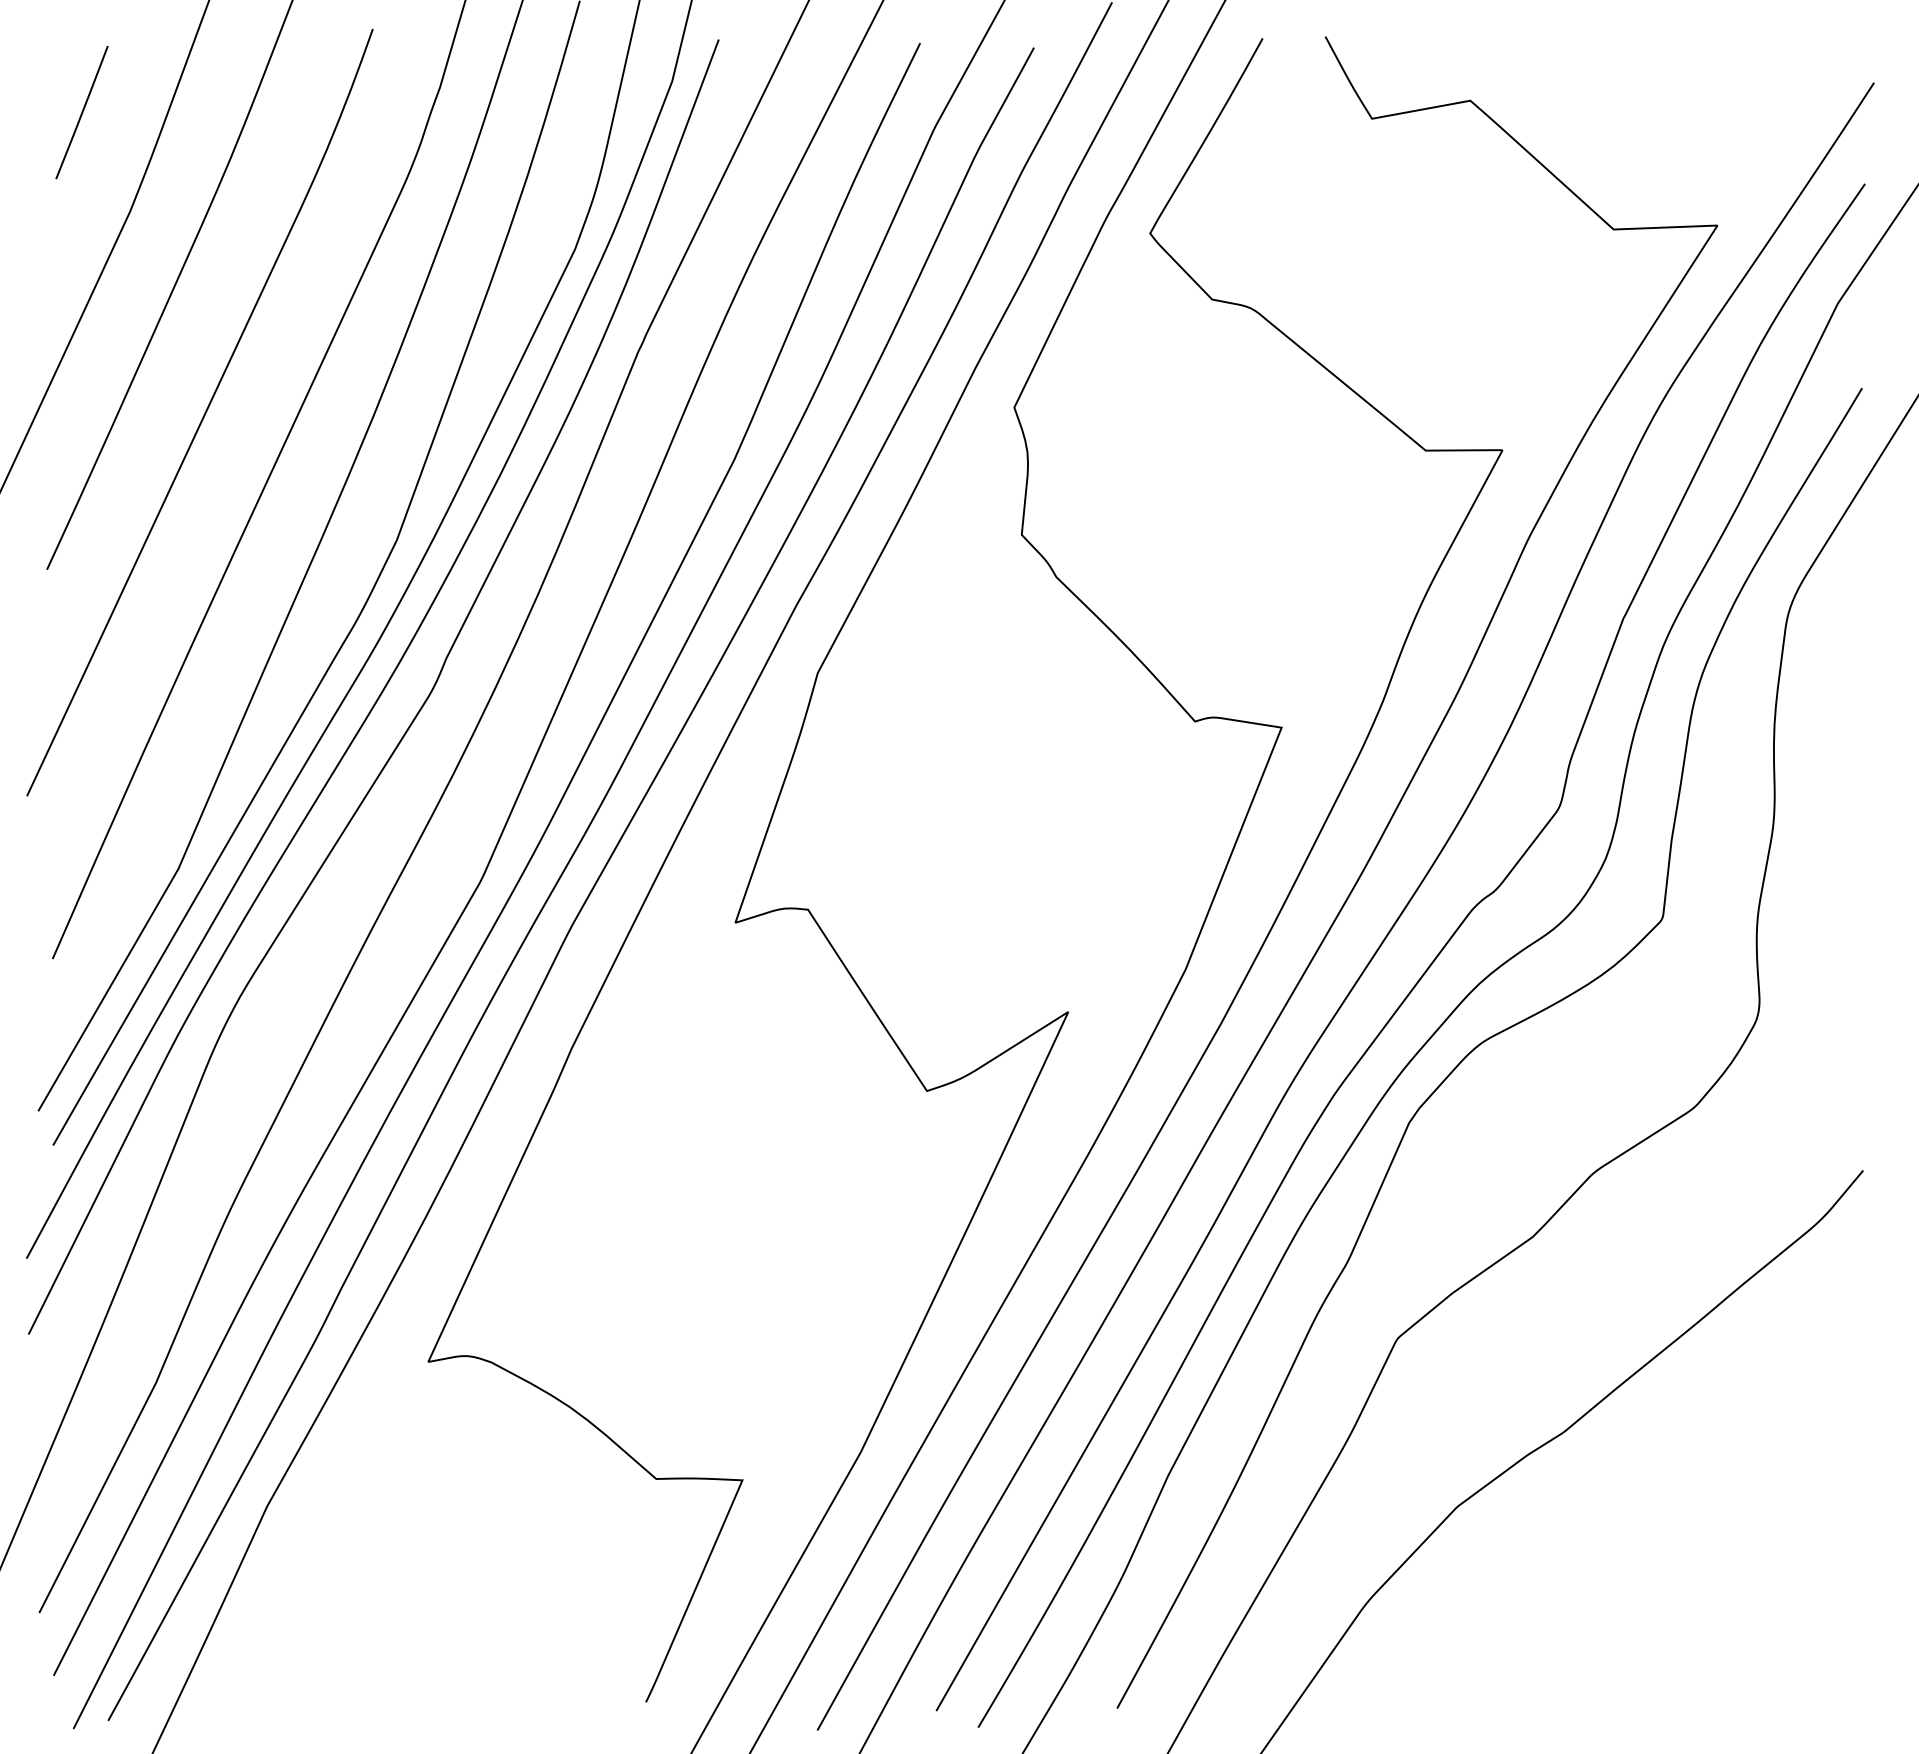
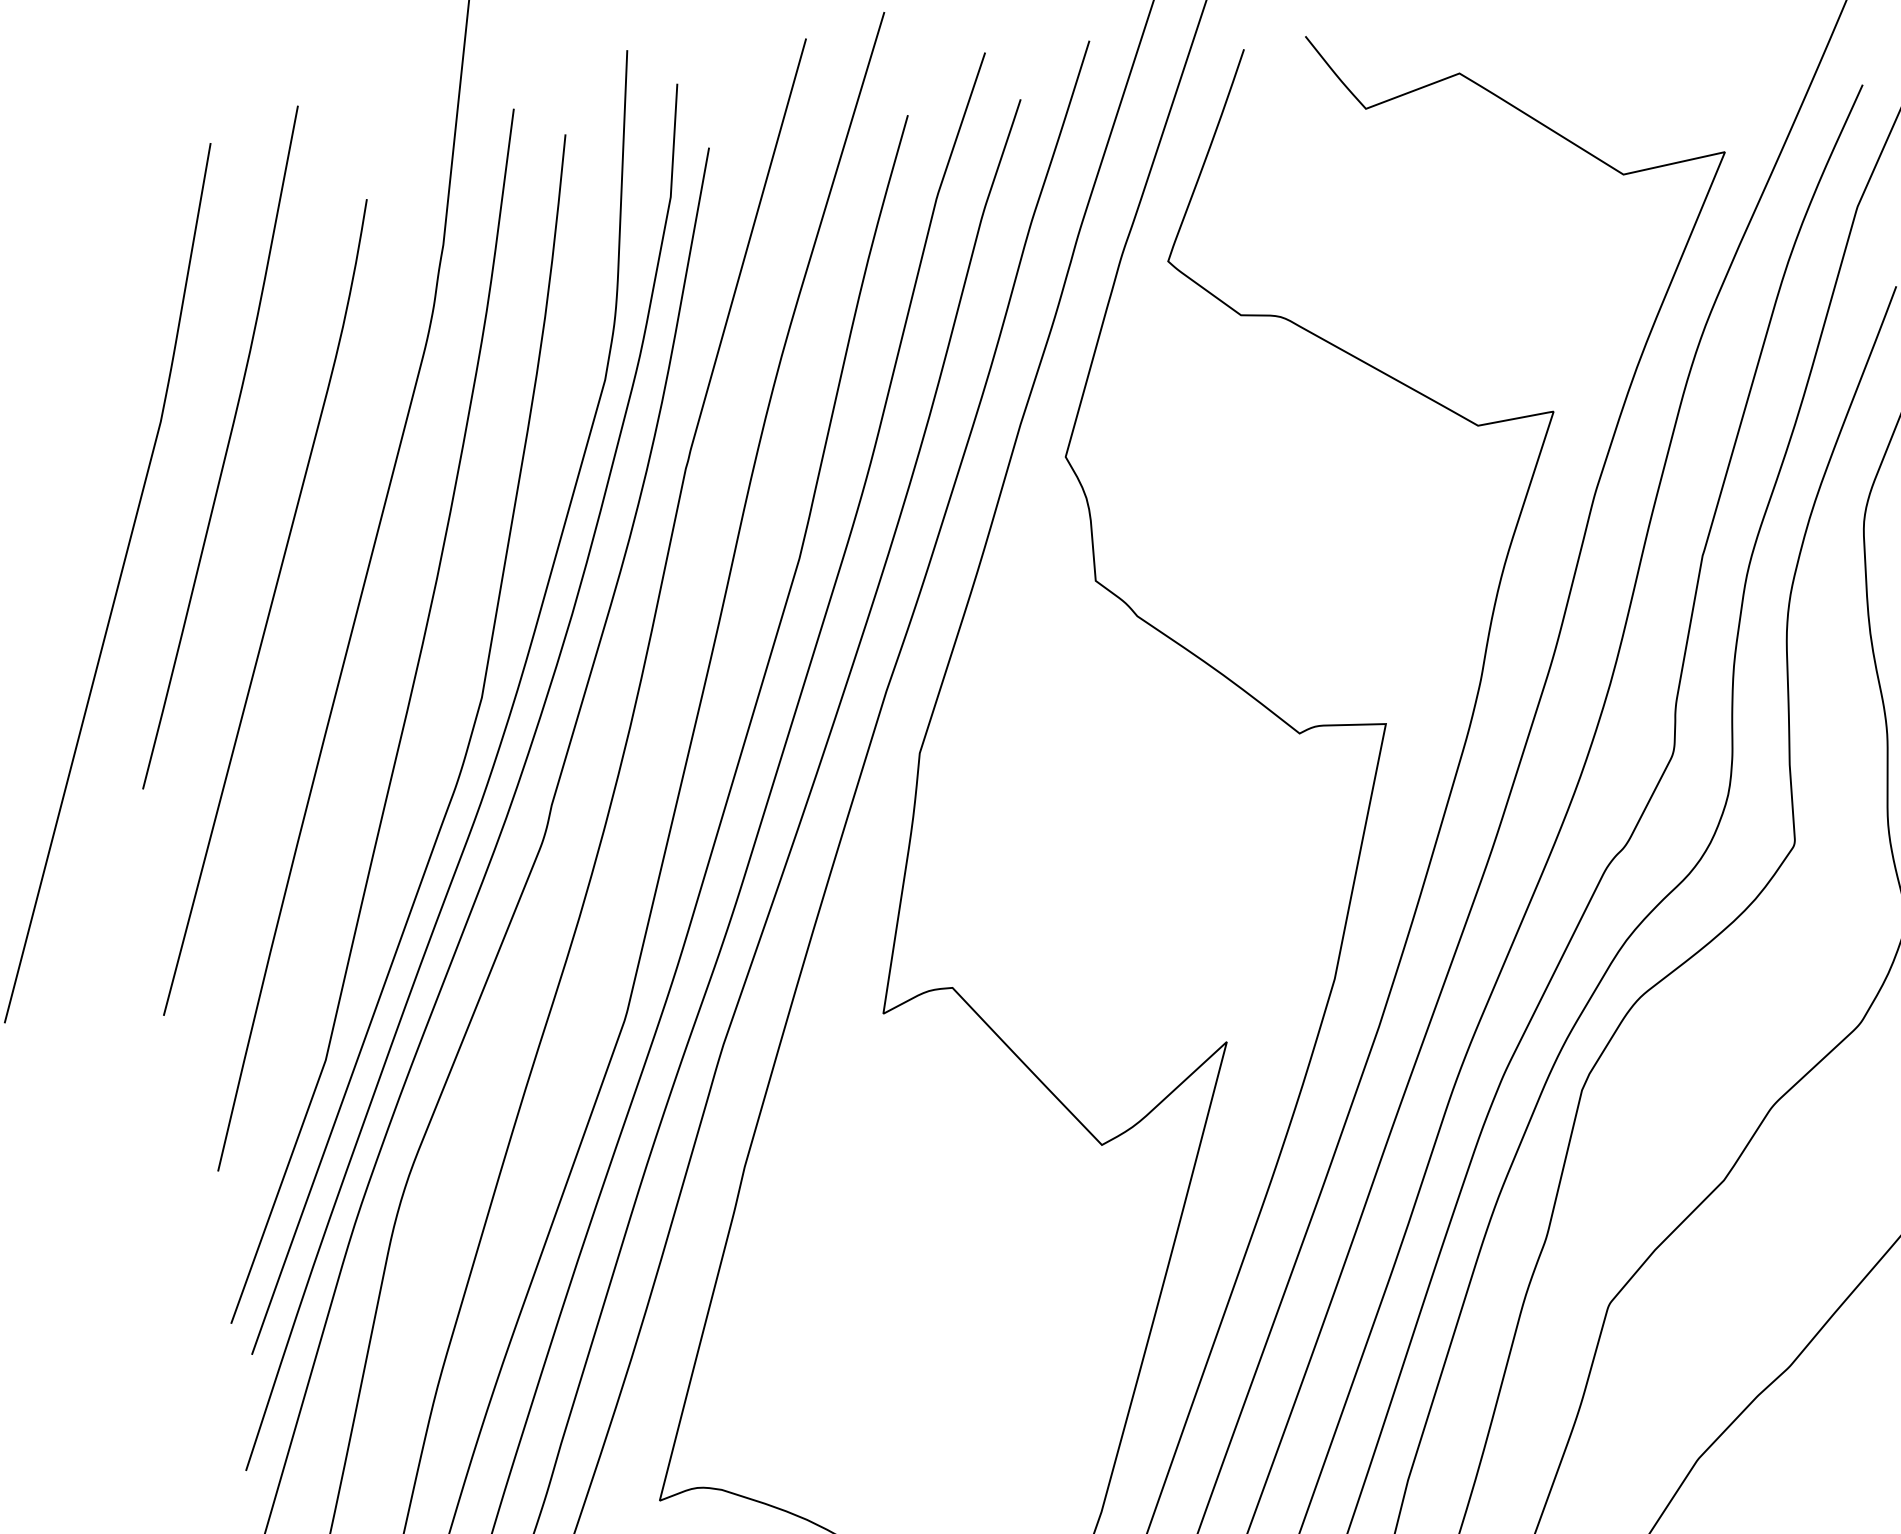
line: (81, 112) -> (95, 333), removed

